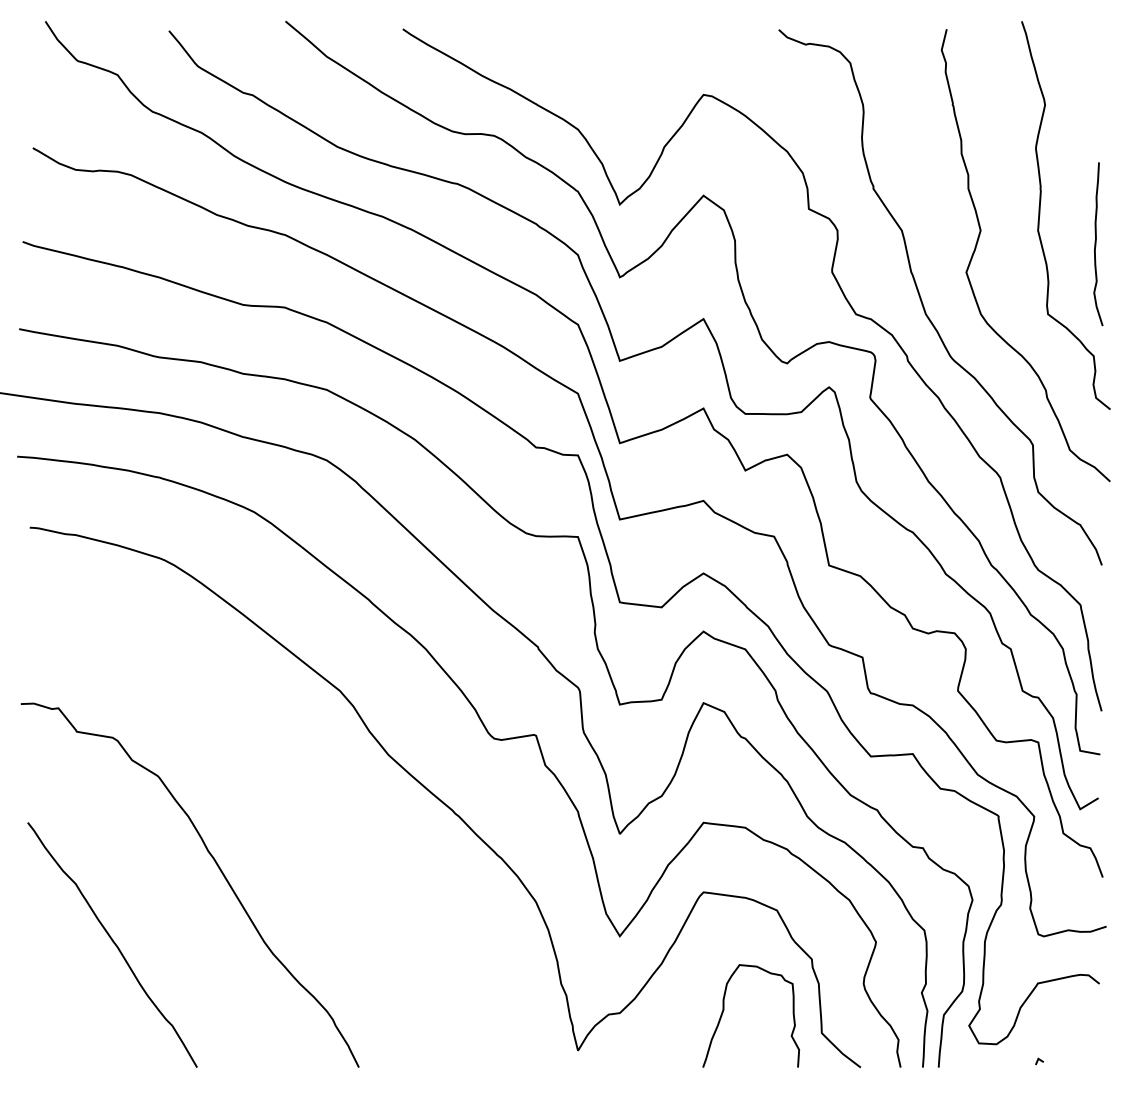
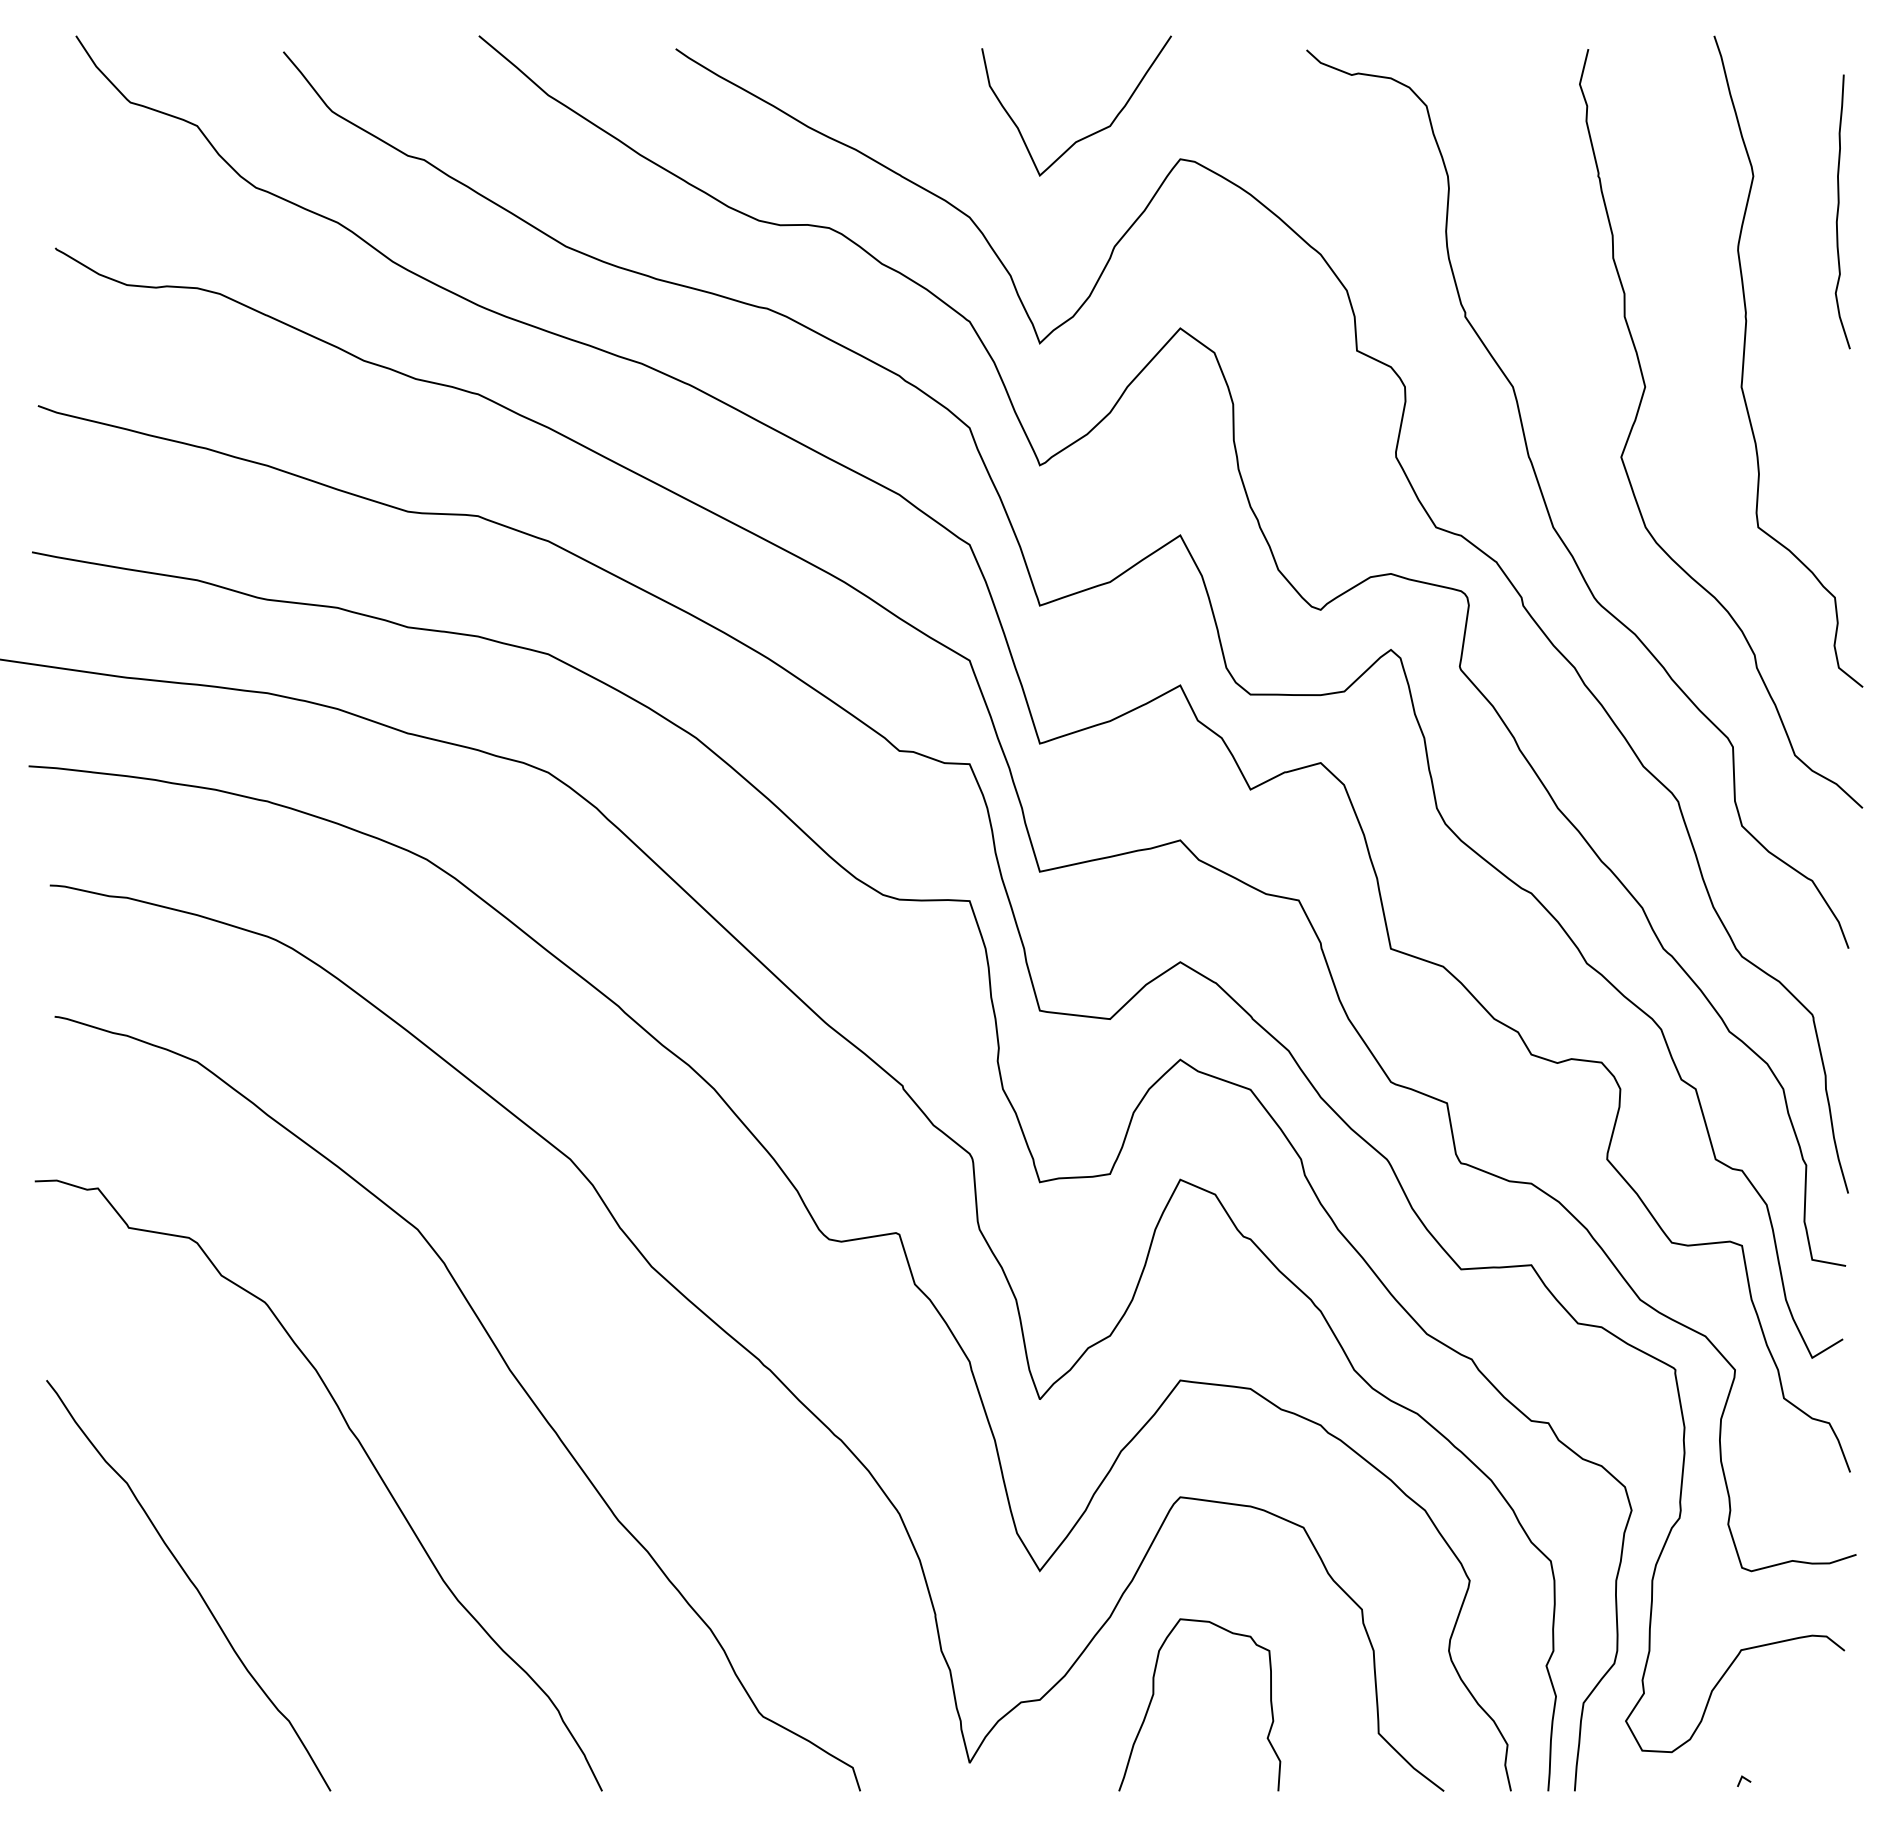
curve: (649, 79) -> (1089, 133), added
curve: (1096, 244) -> (1839, 212), moved
curve: (302, 816) -> (507, 1370), added
curve: (724, 1010) -> (1155, 1695), moved

